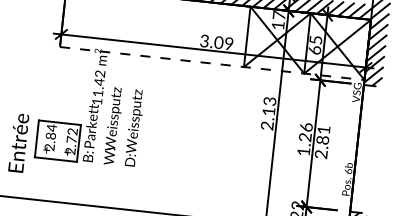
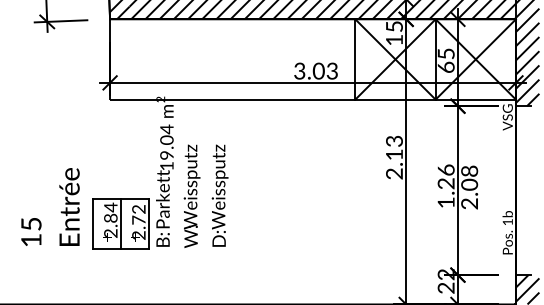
text: (279, 15) -> (394, 26), 17 -> 15
text: (228, 43) -> (331, 71), 3.09 -> 3.03
line: (212, 63) -> (313, 99), dashed -> solid
text: (98, 83) -> (166, 141), 11.42 -> 19.04
text: (323, 134) -> (469, 177), 2.81 -> 2.08
line: (57, 140) -> (120, 223), added
text: (18, 142) -> (69, 206), moved
text: (348, 170) -> (507, 221), 6b -> 1b

